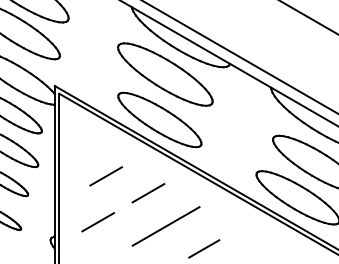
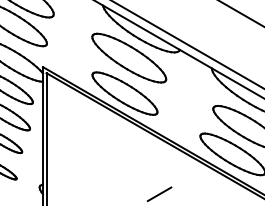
line: (105, 176) -> (82, 137), removed
line: (148, 193) -> (116, 151), removed
line: (98, 222) -> (77, 173), removed
line: (165, 226) -> (129, 176), removed

